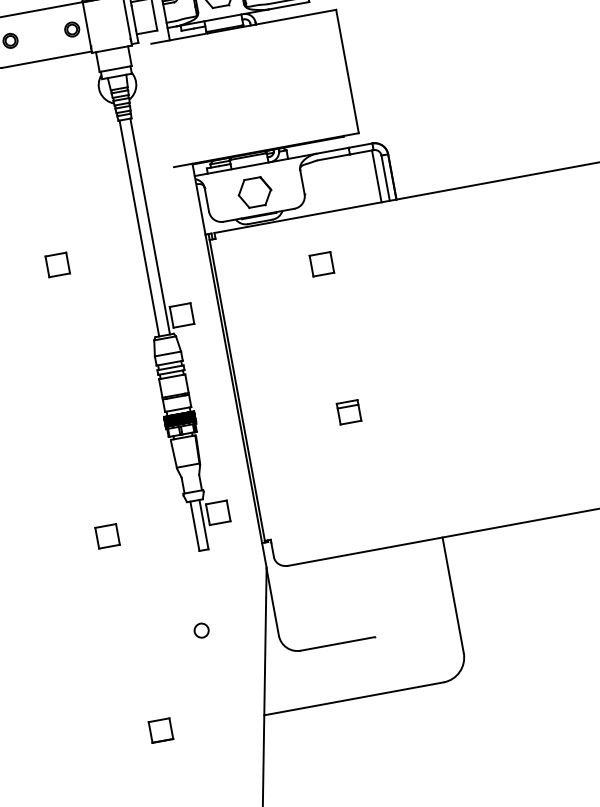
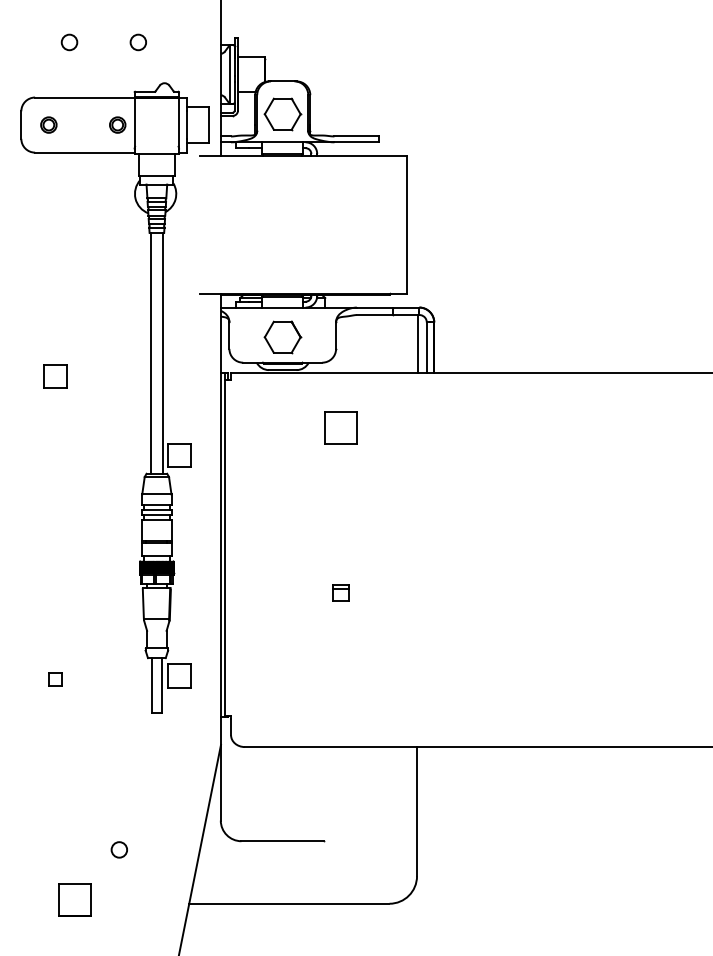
part: (321, 264) -> (340, 428), size x1.4
part: (348, 412) -> (340, 593), size x0.7
part: (107, 536) -> (55, 679), size x0.6
circle: (200, 630) -> (118, 849), moved
part: (160, 730) -> (74, 899), size x1.4

